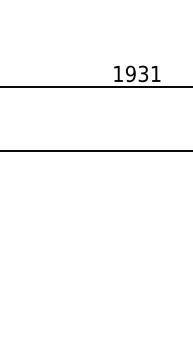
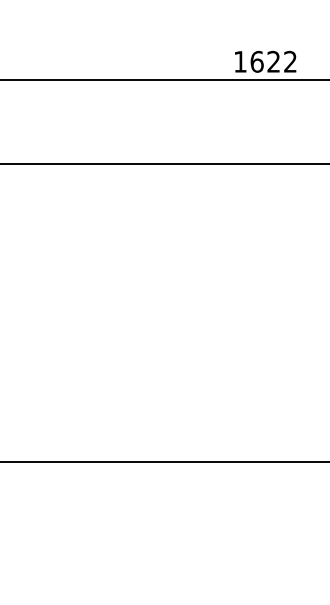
text: (143, 73) -> (273, 61), 1931 -> 1622

